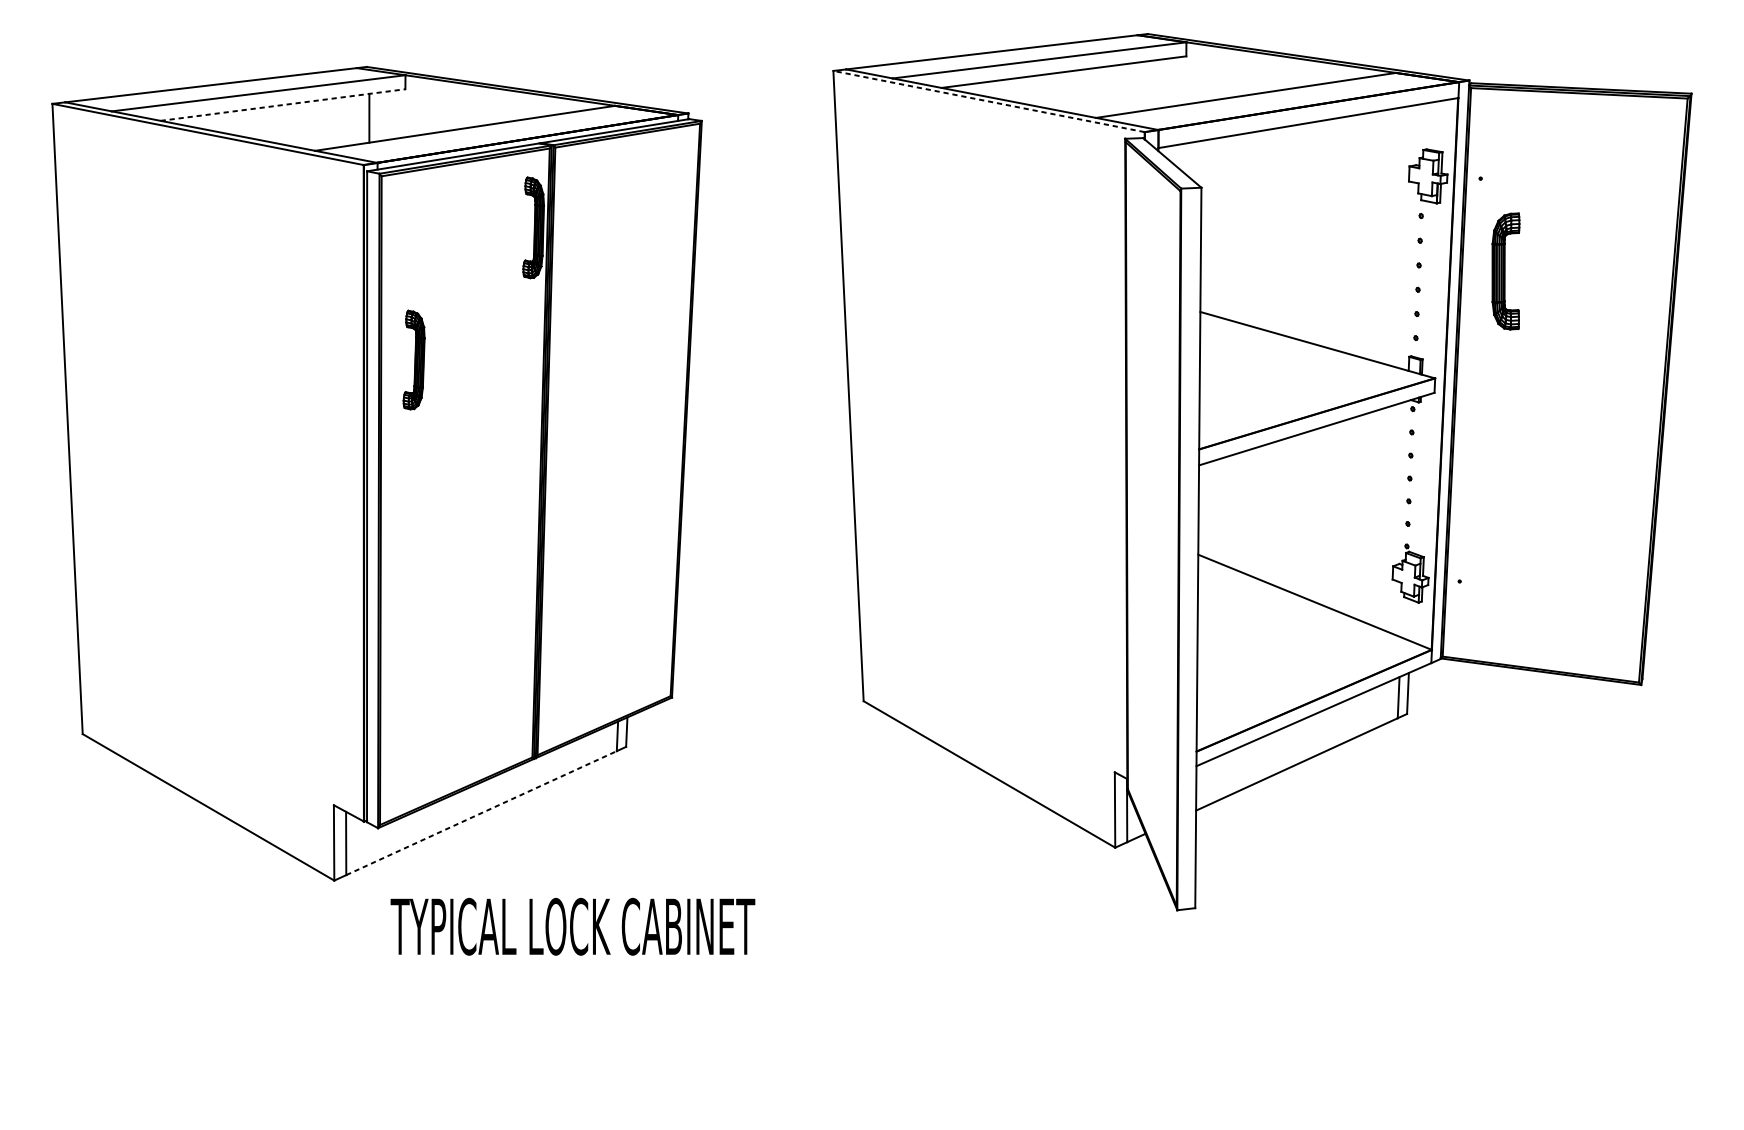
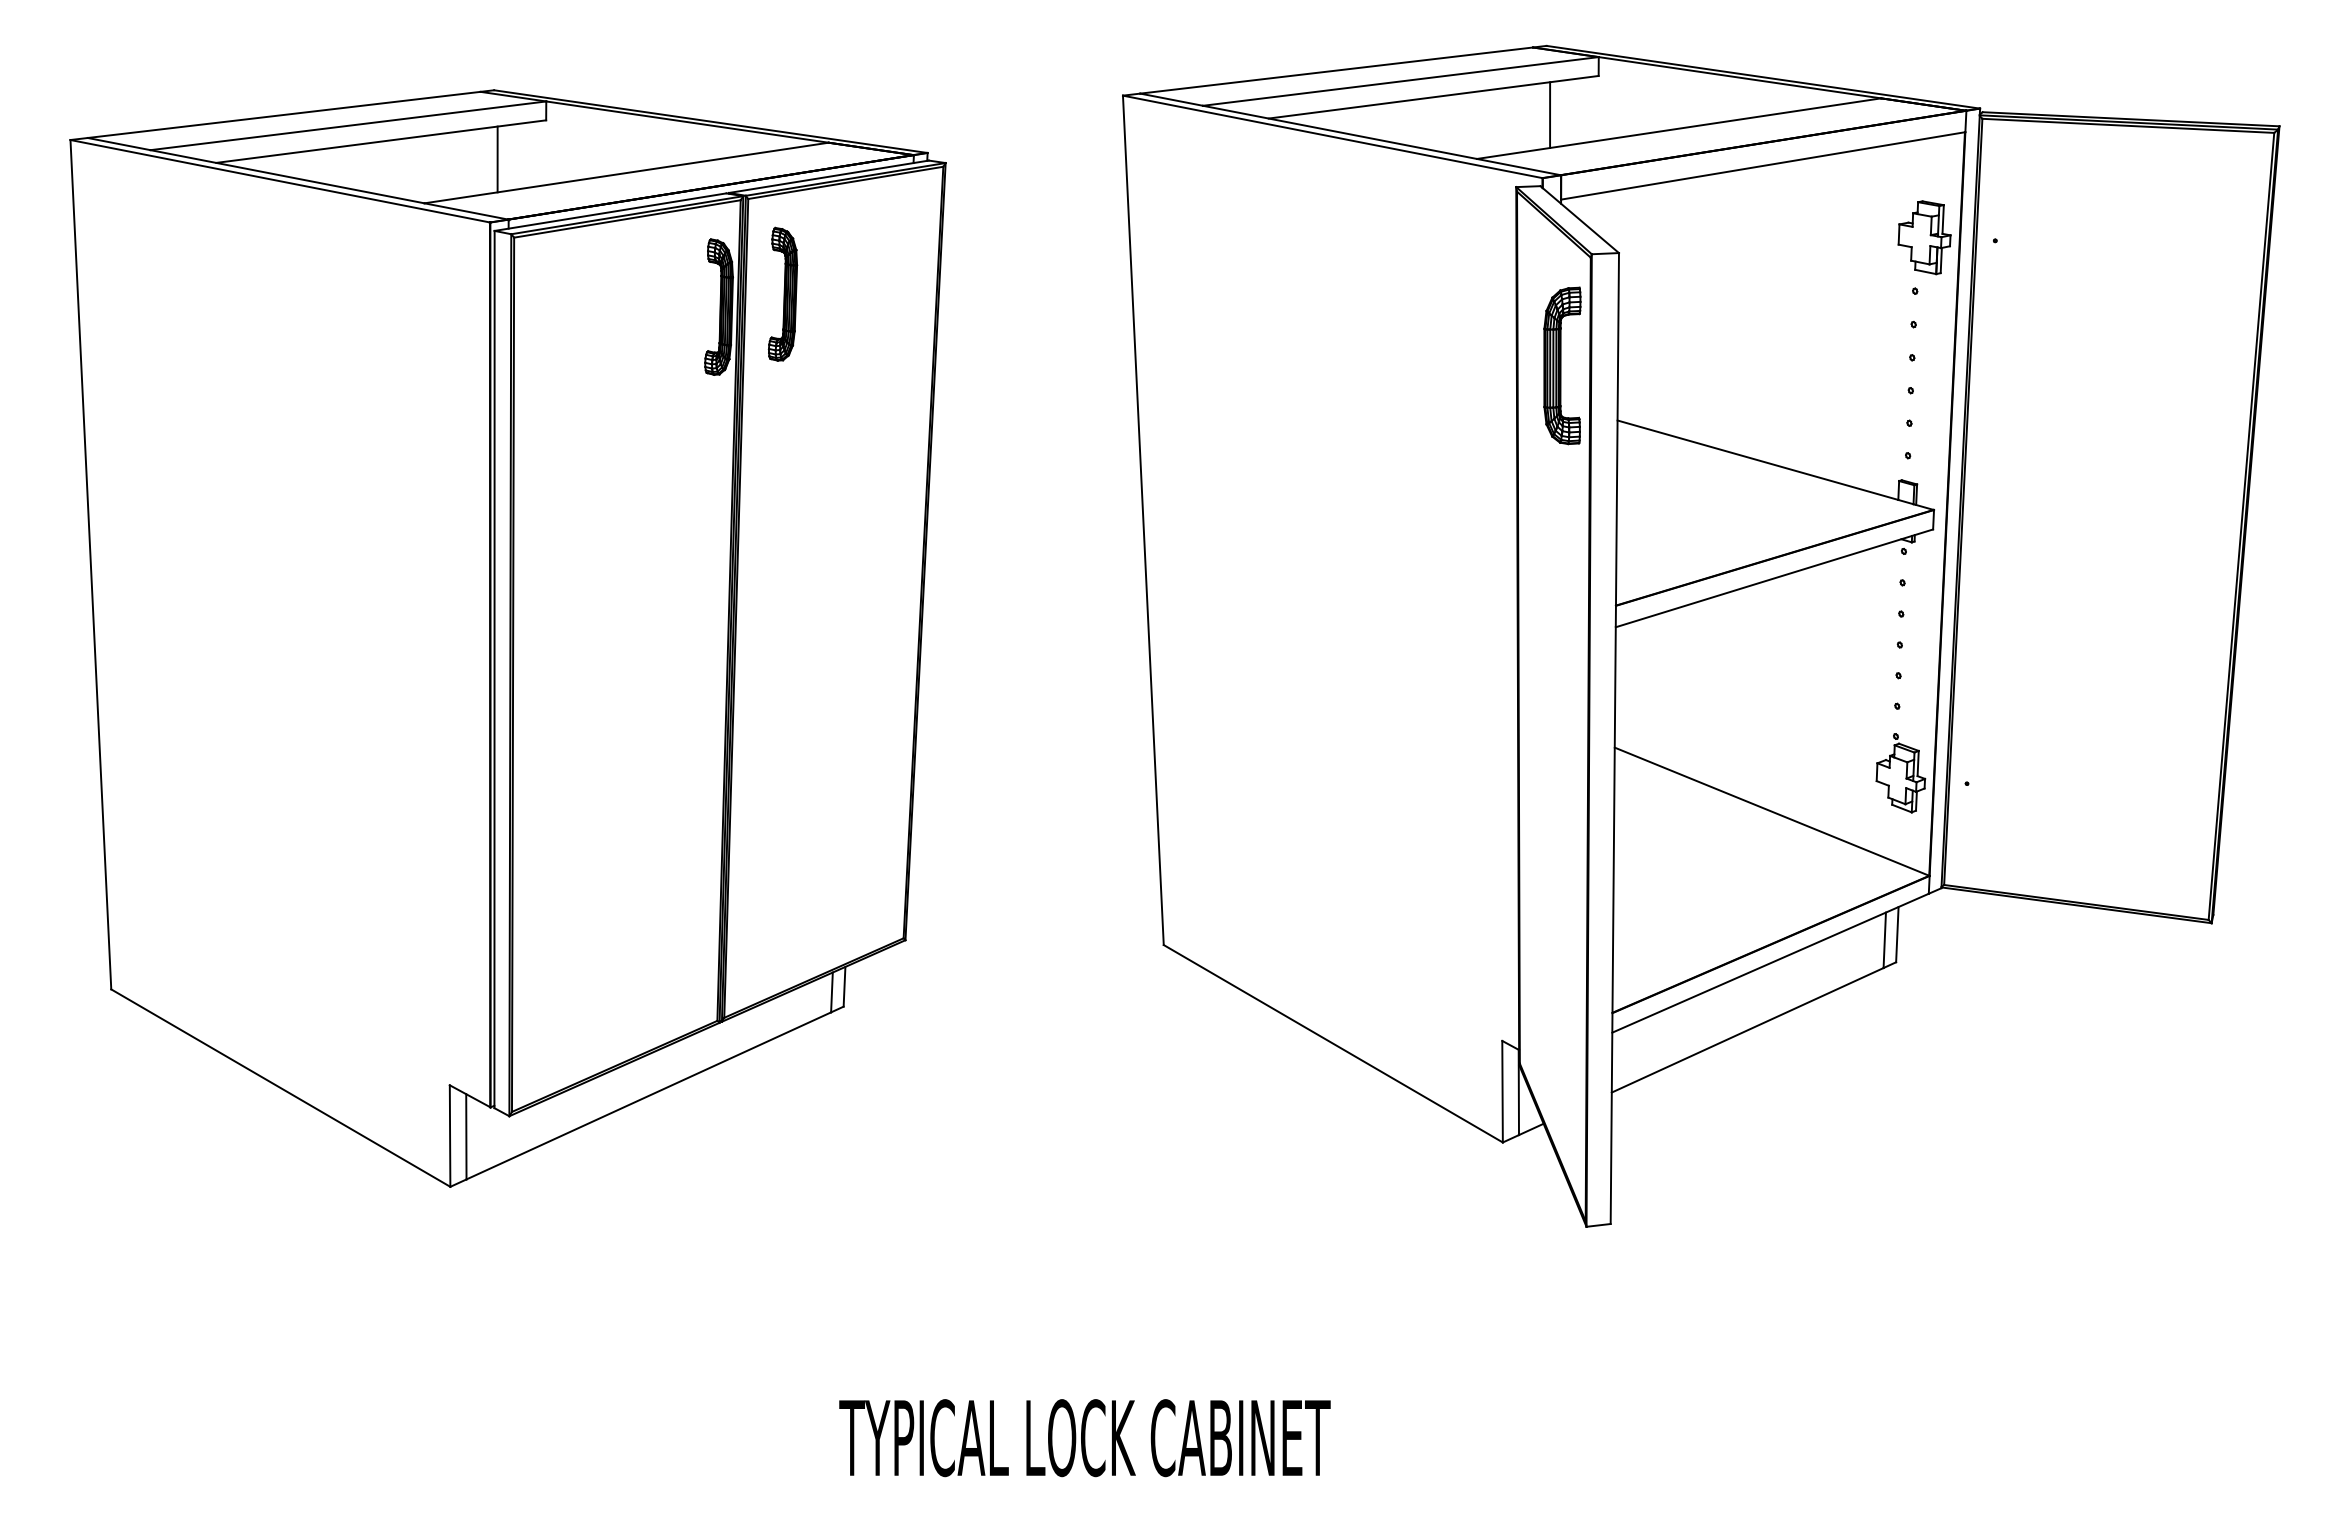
line: (1150, 85) -> (1550, 115), added
line: (988, 101) -> (1332, 136), dashed -> solid
line: (283, 104) -> (381, 141), dashed -> solid
part: (1506, 271) -> (1562, 365), moved
part: (413, 359) -> (782, 293), moved
line: (481, 812) -> (648, 1095), dashed -> solid
text: (572, 927) -> (1084, 1438), moved

